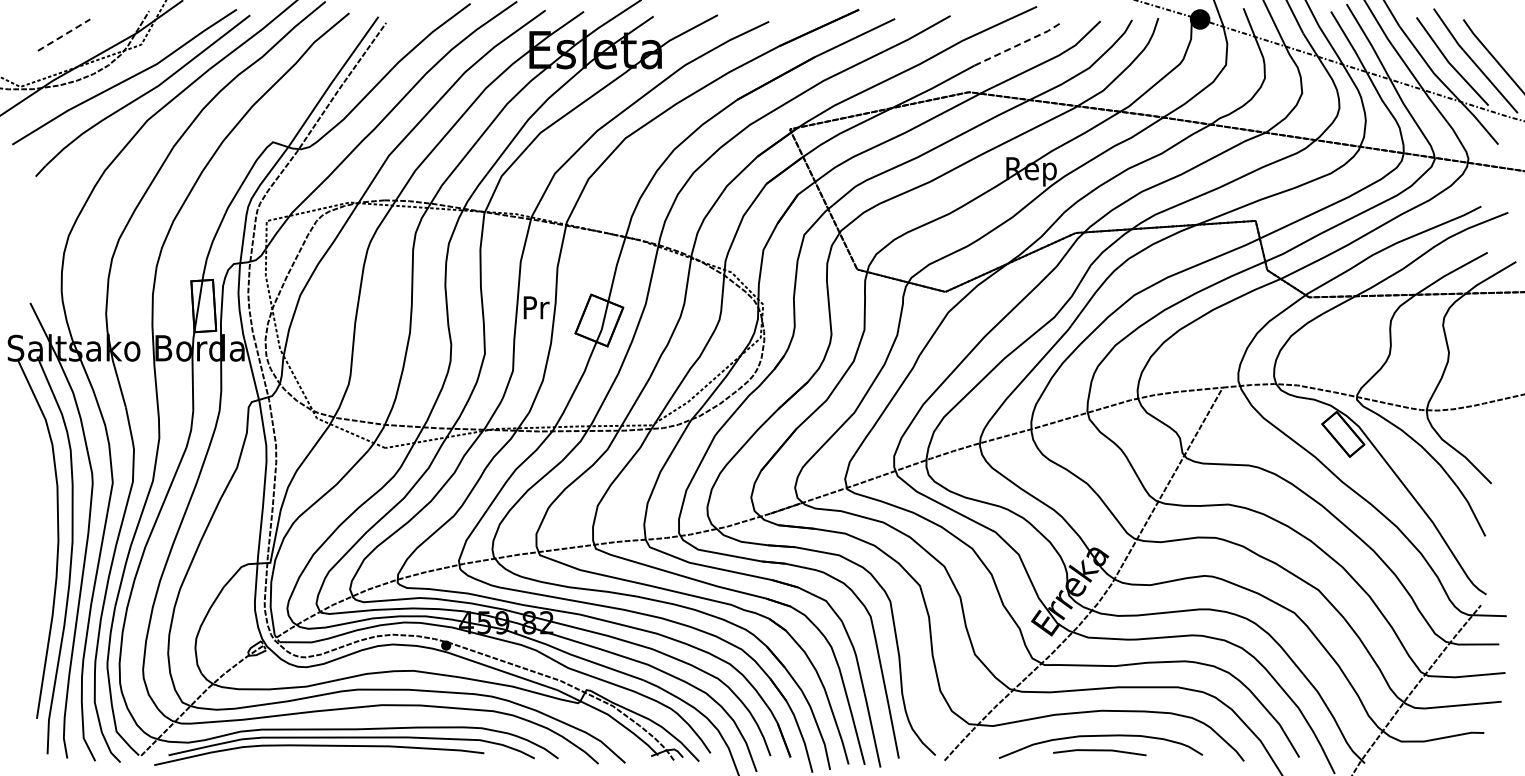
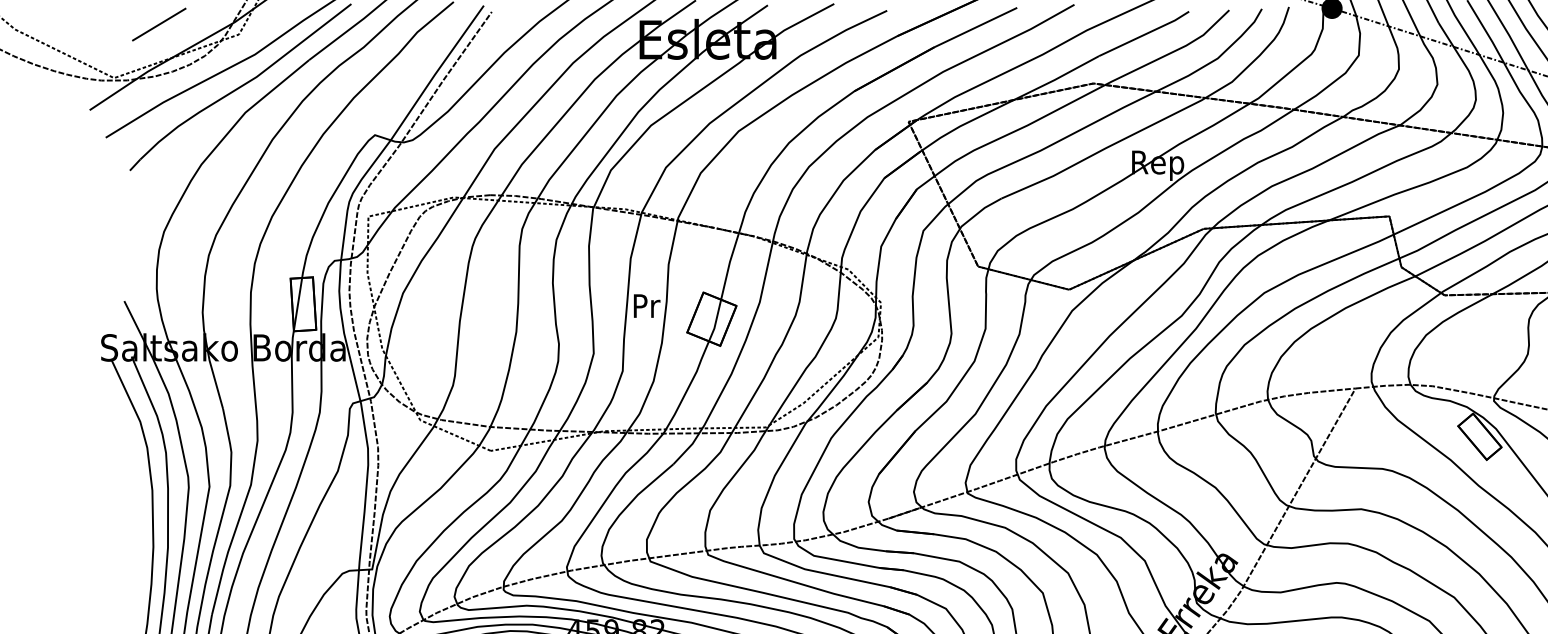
line: (64, 35) -> (159, 24), dashed -> solid
line: (1019, 44) -> (1145, 34), dashed -> solid

